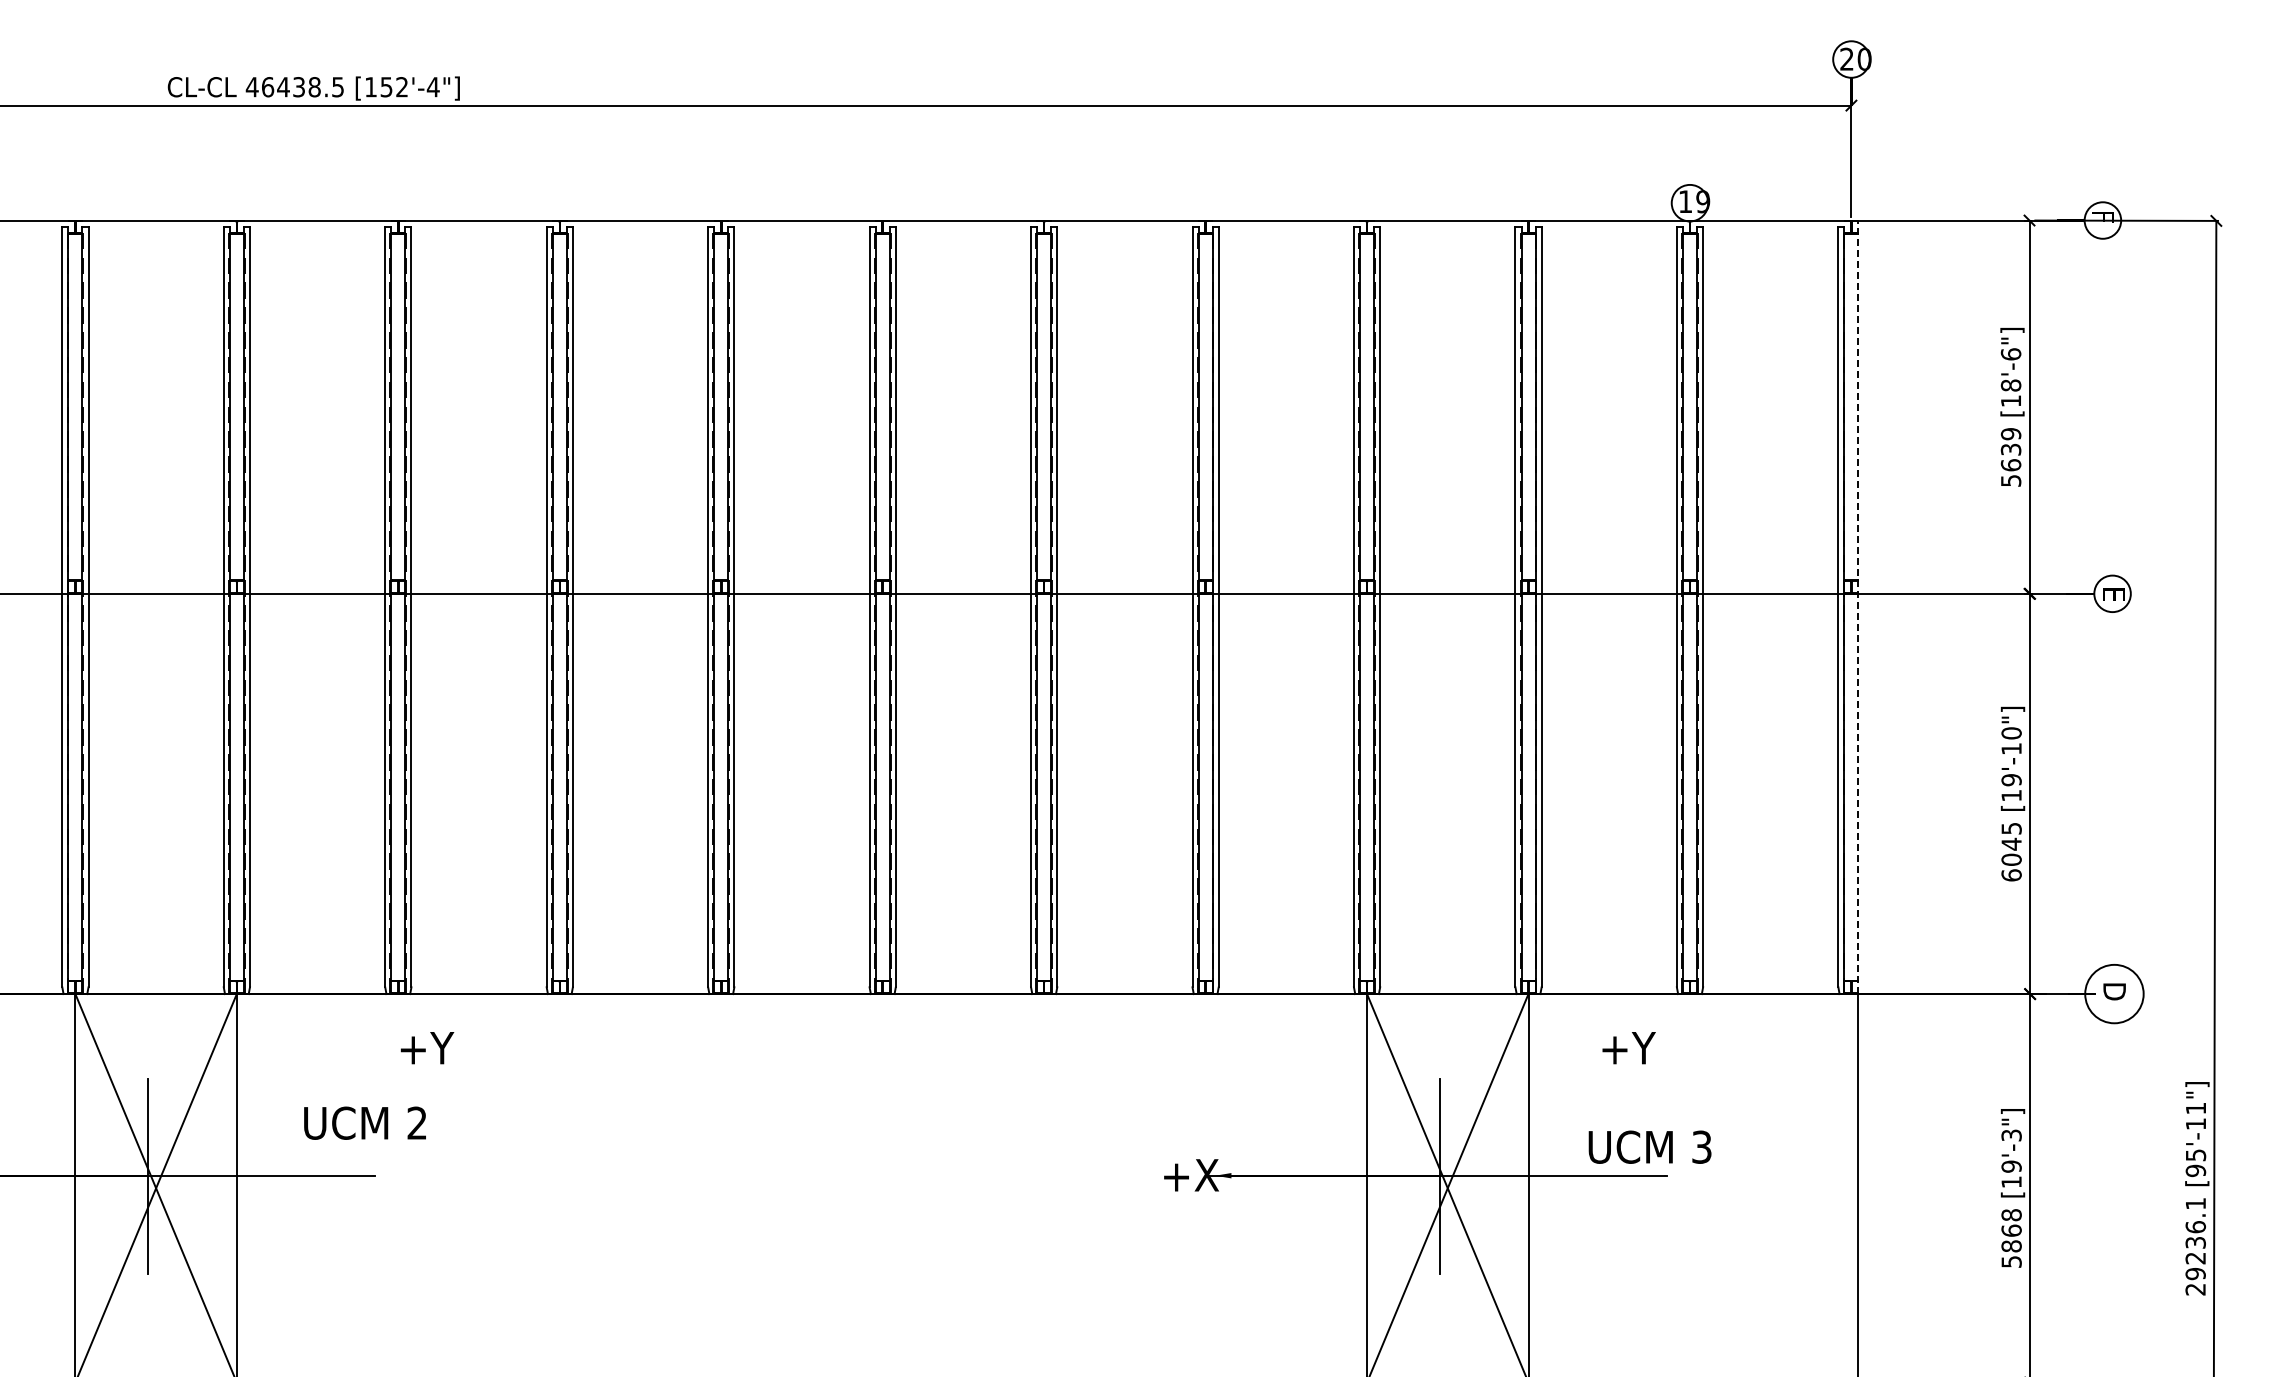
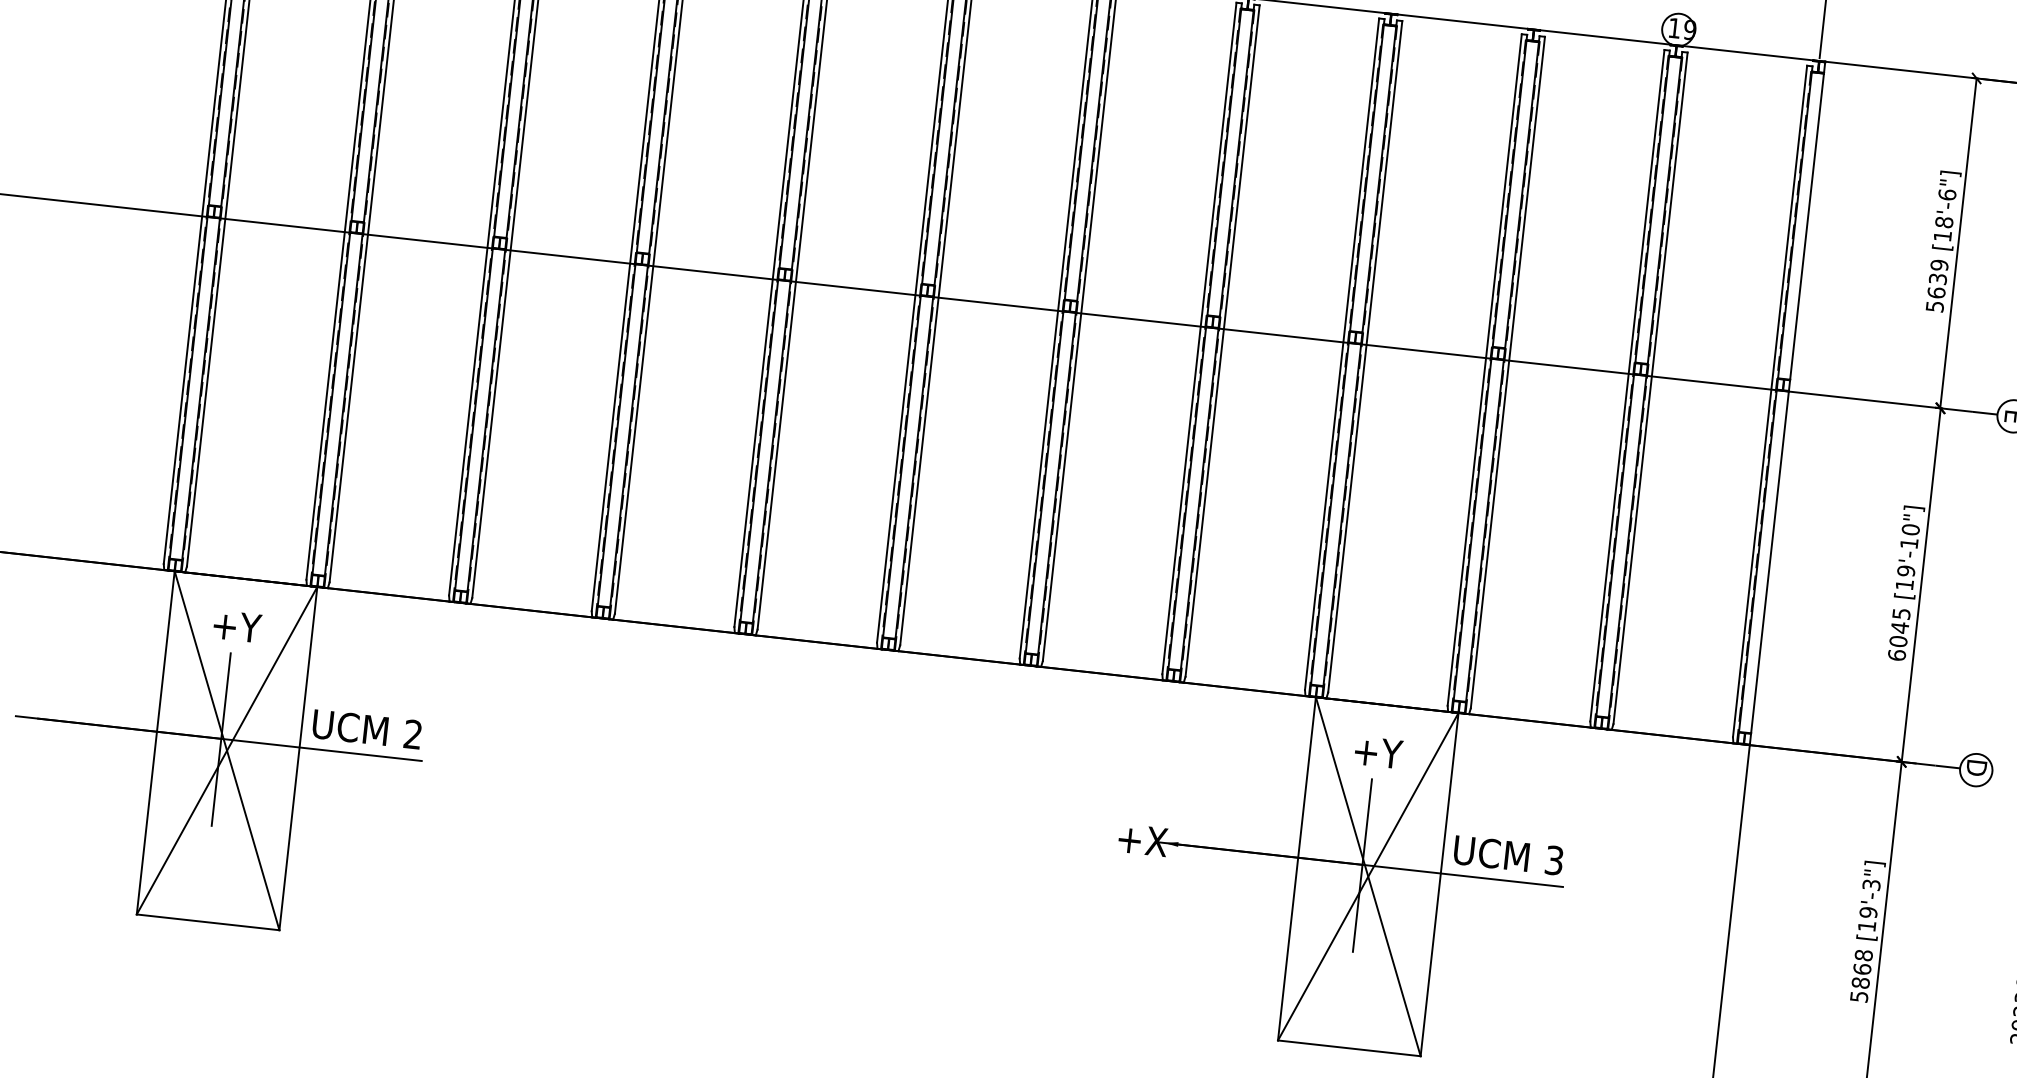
line: (1858, 607) -> (1787, 403), dashed -> solid
circle: (2114, 993) -> (1976, 769), size x0.62
text: (427, 1048) -> (237, 626), moved
text: (1628, 1048) -> (1378, 752), moved
text: (364, 1122) -> (366, 728), moved
text: (1649, 1146) -> (1508, 854), moved

